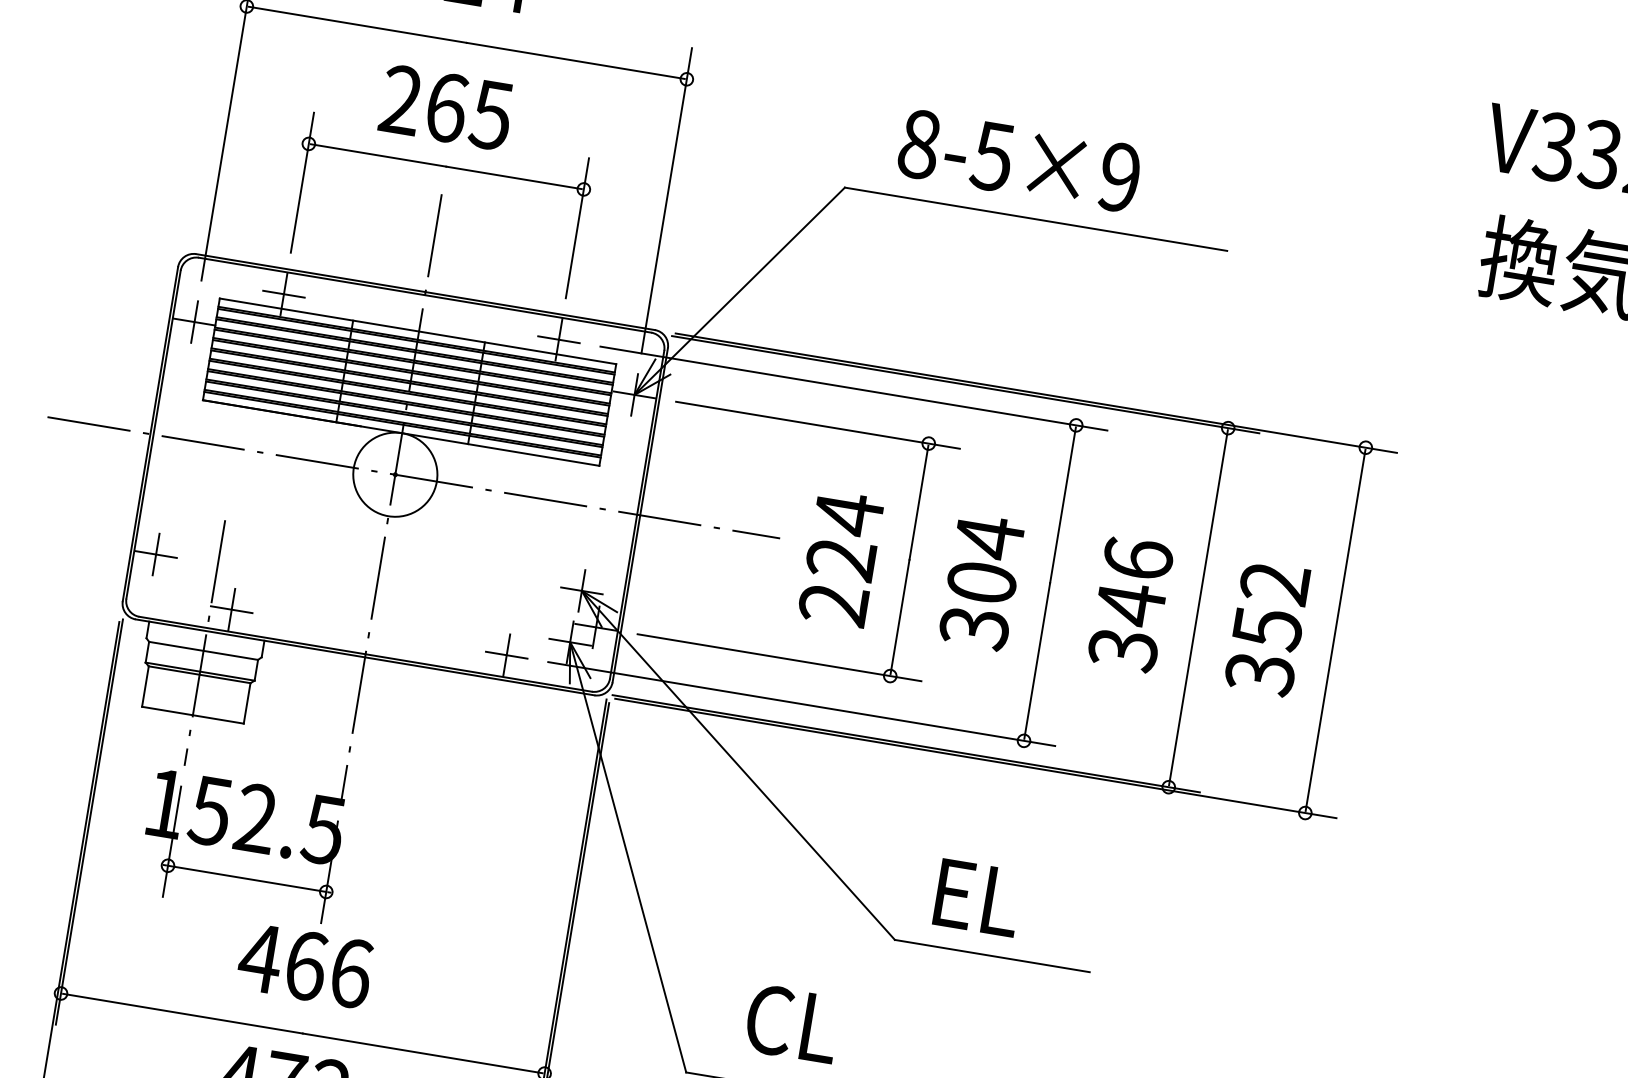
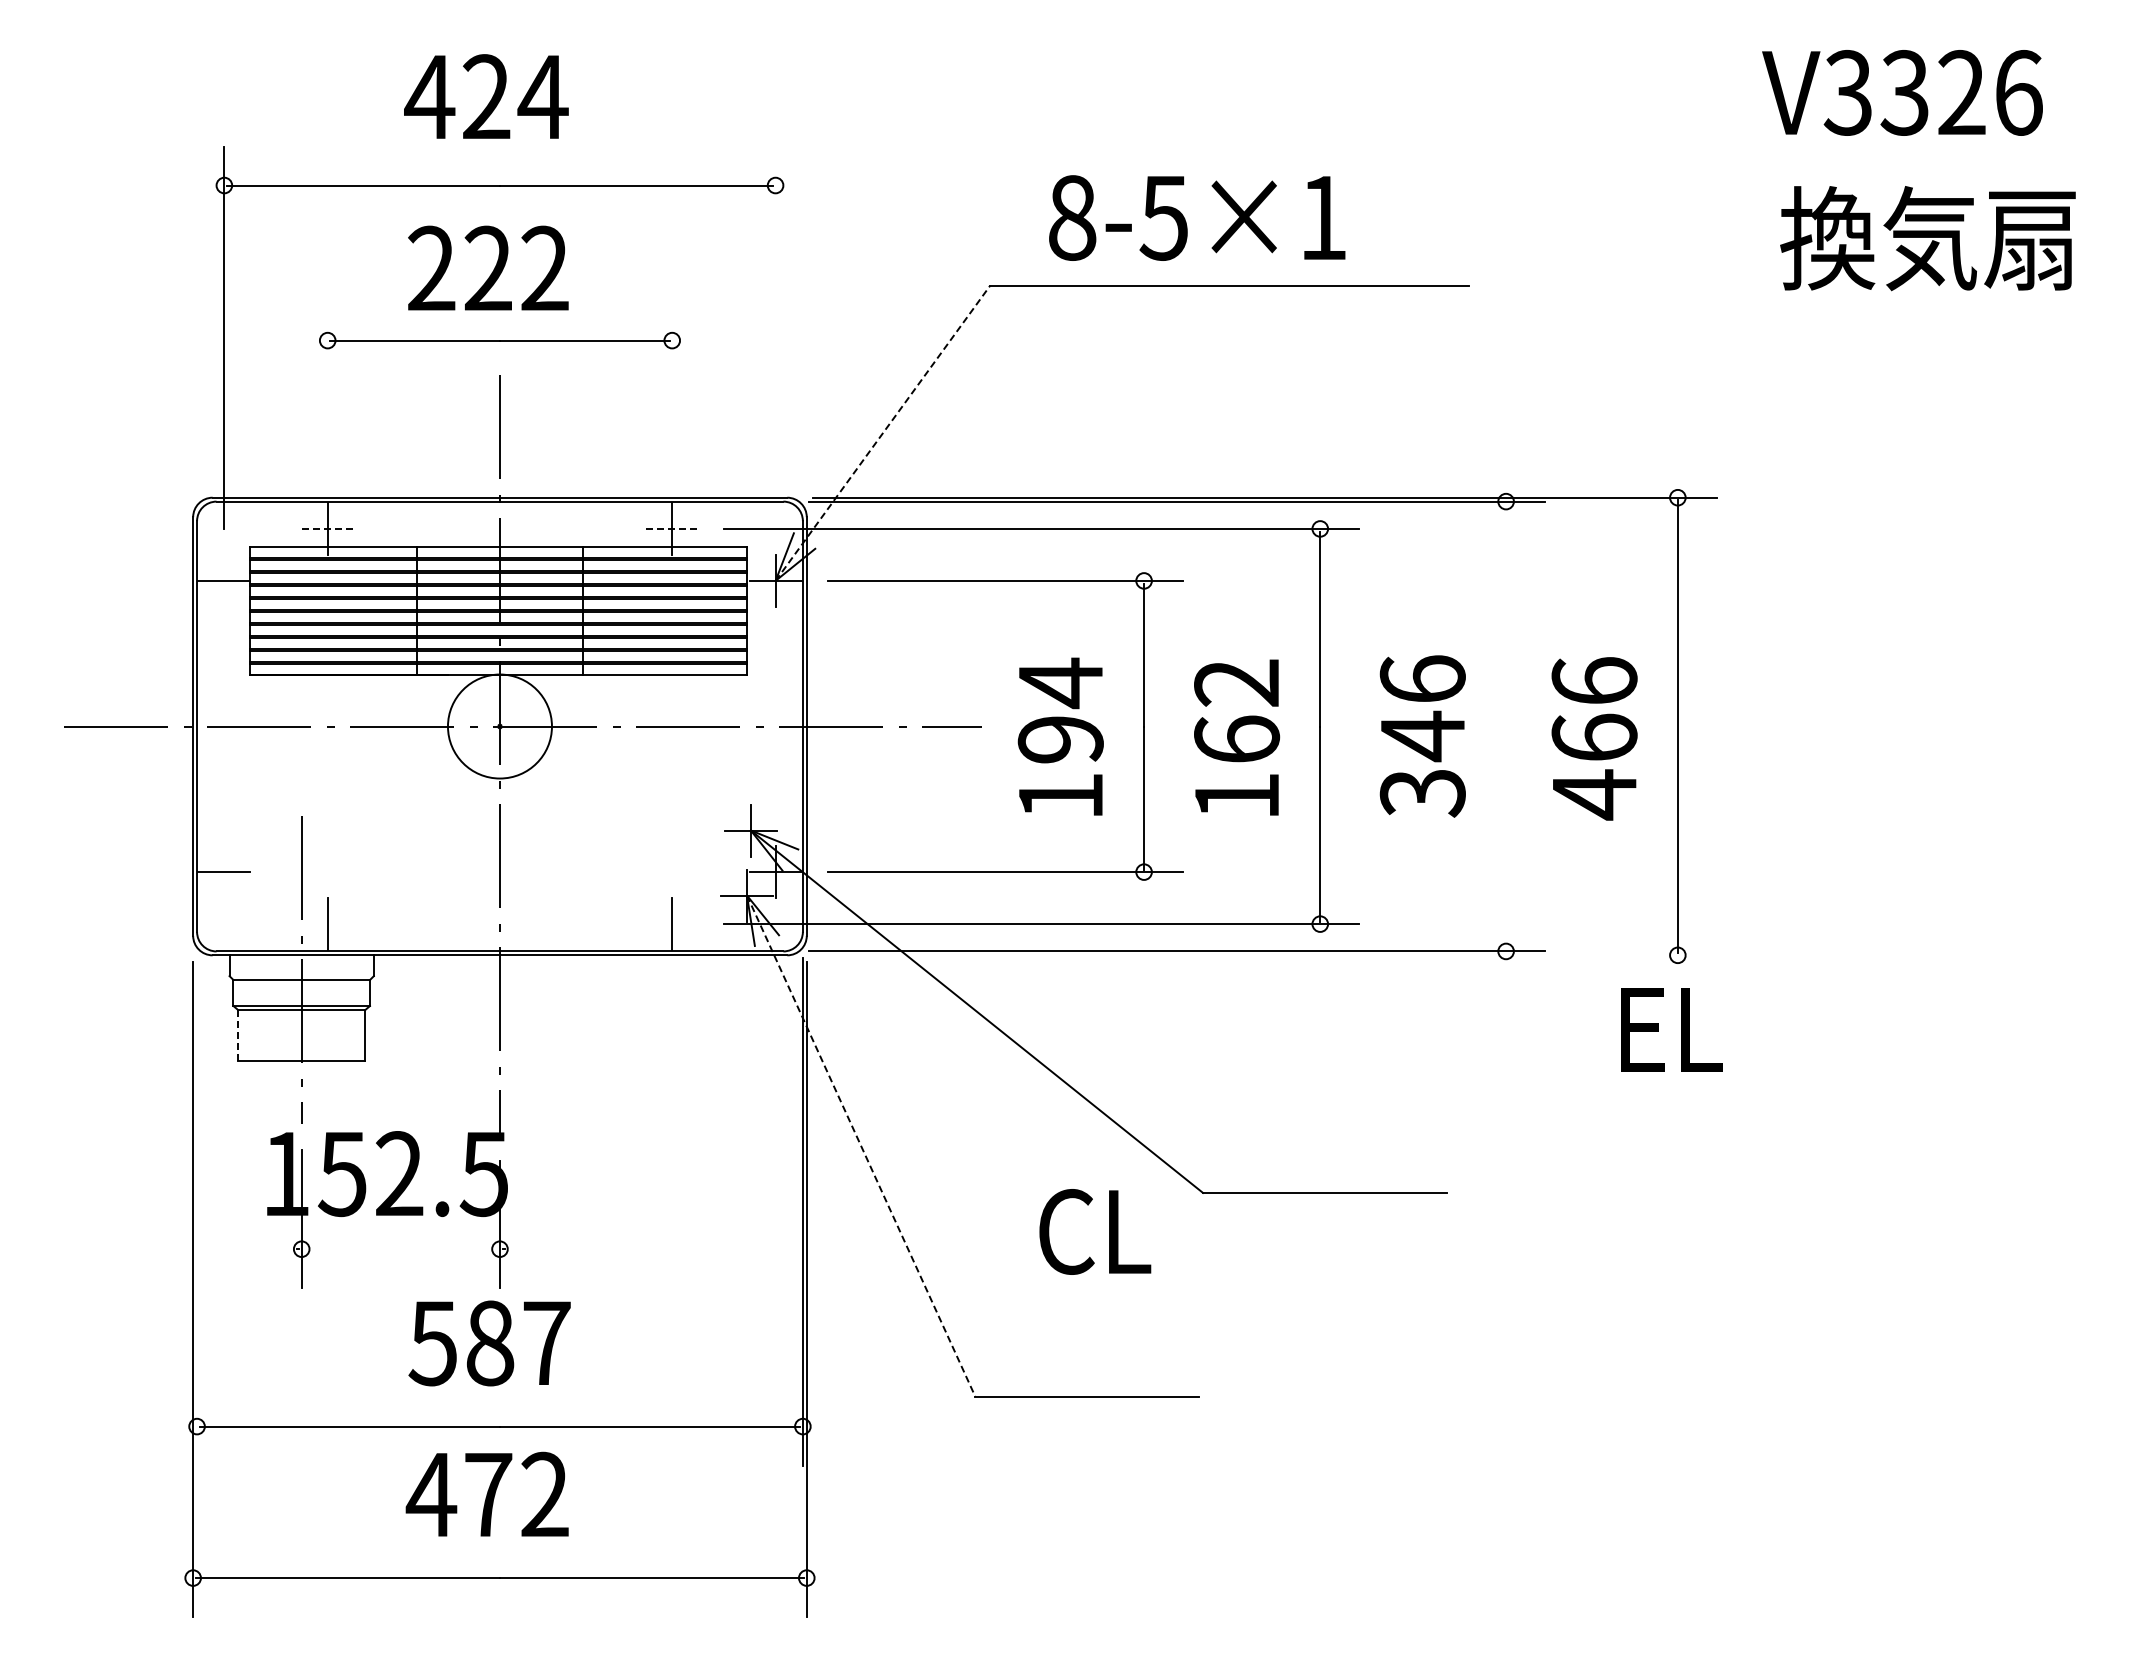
text: (469, 111) -> (516, 268), 265 -> 222
text: (1119, 177) -> (1322, 217), 8-5×9 -> 8-5×1
line: (302, 182) -> (327, 388), removed
line: (666, 200) -> (775, 337), removed
line: (577, 227) -> (672, 388), removed
line: (740, 290) -> (883, 432), solid -> dashed
line: (284, 293) -> (328, 528), solid -> dashed
line: (194, 321) -> (224, 580), removed
line: (559, 339) -> (672, 528), solid -> dashed
line: (156, 554) -> (224, 872), removed
text: (837, 582) -> (1060, 768), 224 -> 194
text: (982, 582) -> (1237, 739), 304 -> 162
line: (1198, 607) -> (1506, 726), removed
line: (231, 609) -> (327, 924), removed
text: (1267, 628) -> (1594, 738), 352 -> 466
line: (506, 655) -> (672, 924), removed
line: (145, 686) -> (238, 1034), solid -> dashed
line: (975, 758) -> (1264, 955), removed
line: (89, 821) -> (197, 1211), removed
line: (628, 857) -> (861, 1146), solid -> dashed
line: (246, 879) -> (400, 1249), removed
text: (977, 897) -> (1671, 1029), moved
text: (305, 965) -> (489, 1343), 466 -> 587
text: (792, 1023) -> (1095, 1231), moved

